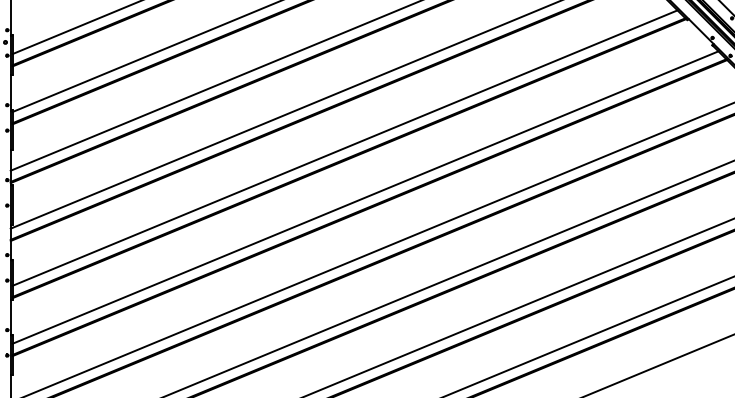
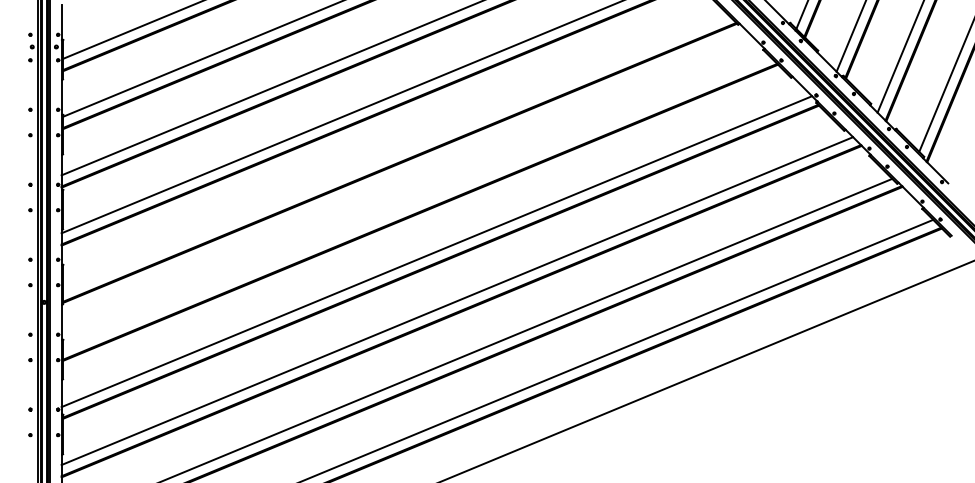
line: (344, 147) -> (395, 152), removed
line: (365, 197) -> (416, 202), removed

